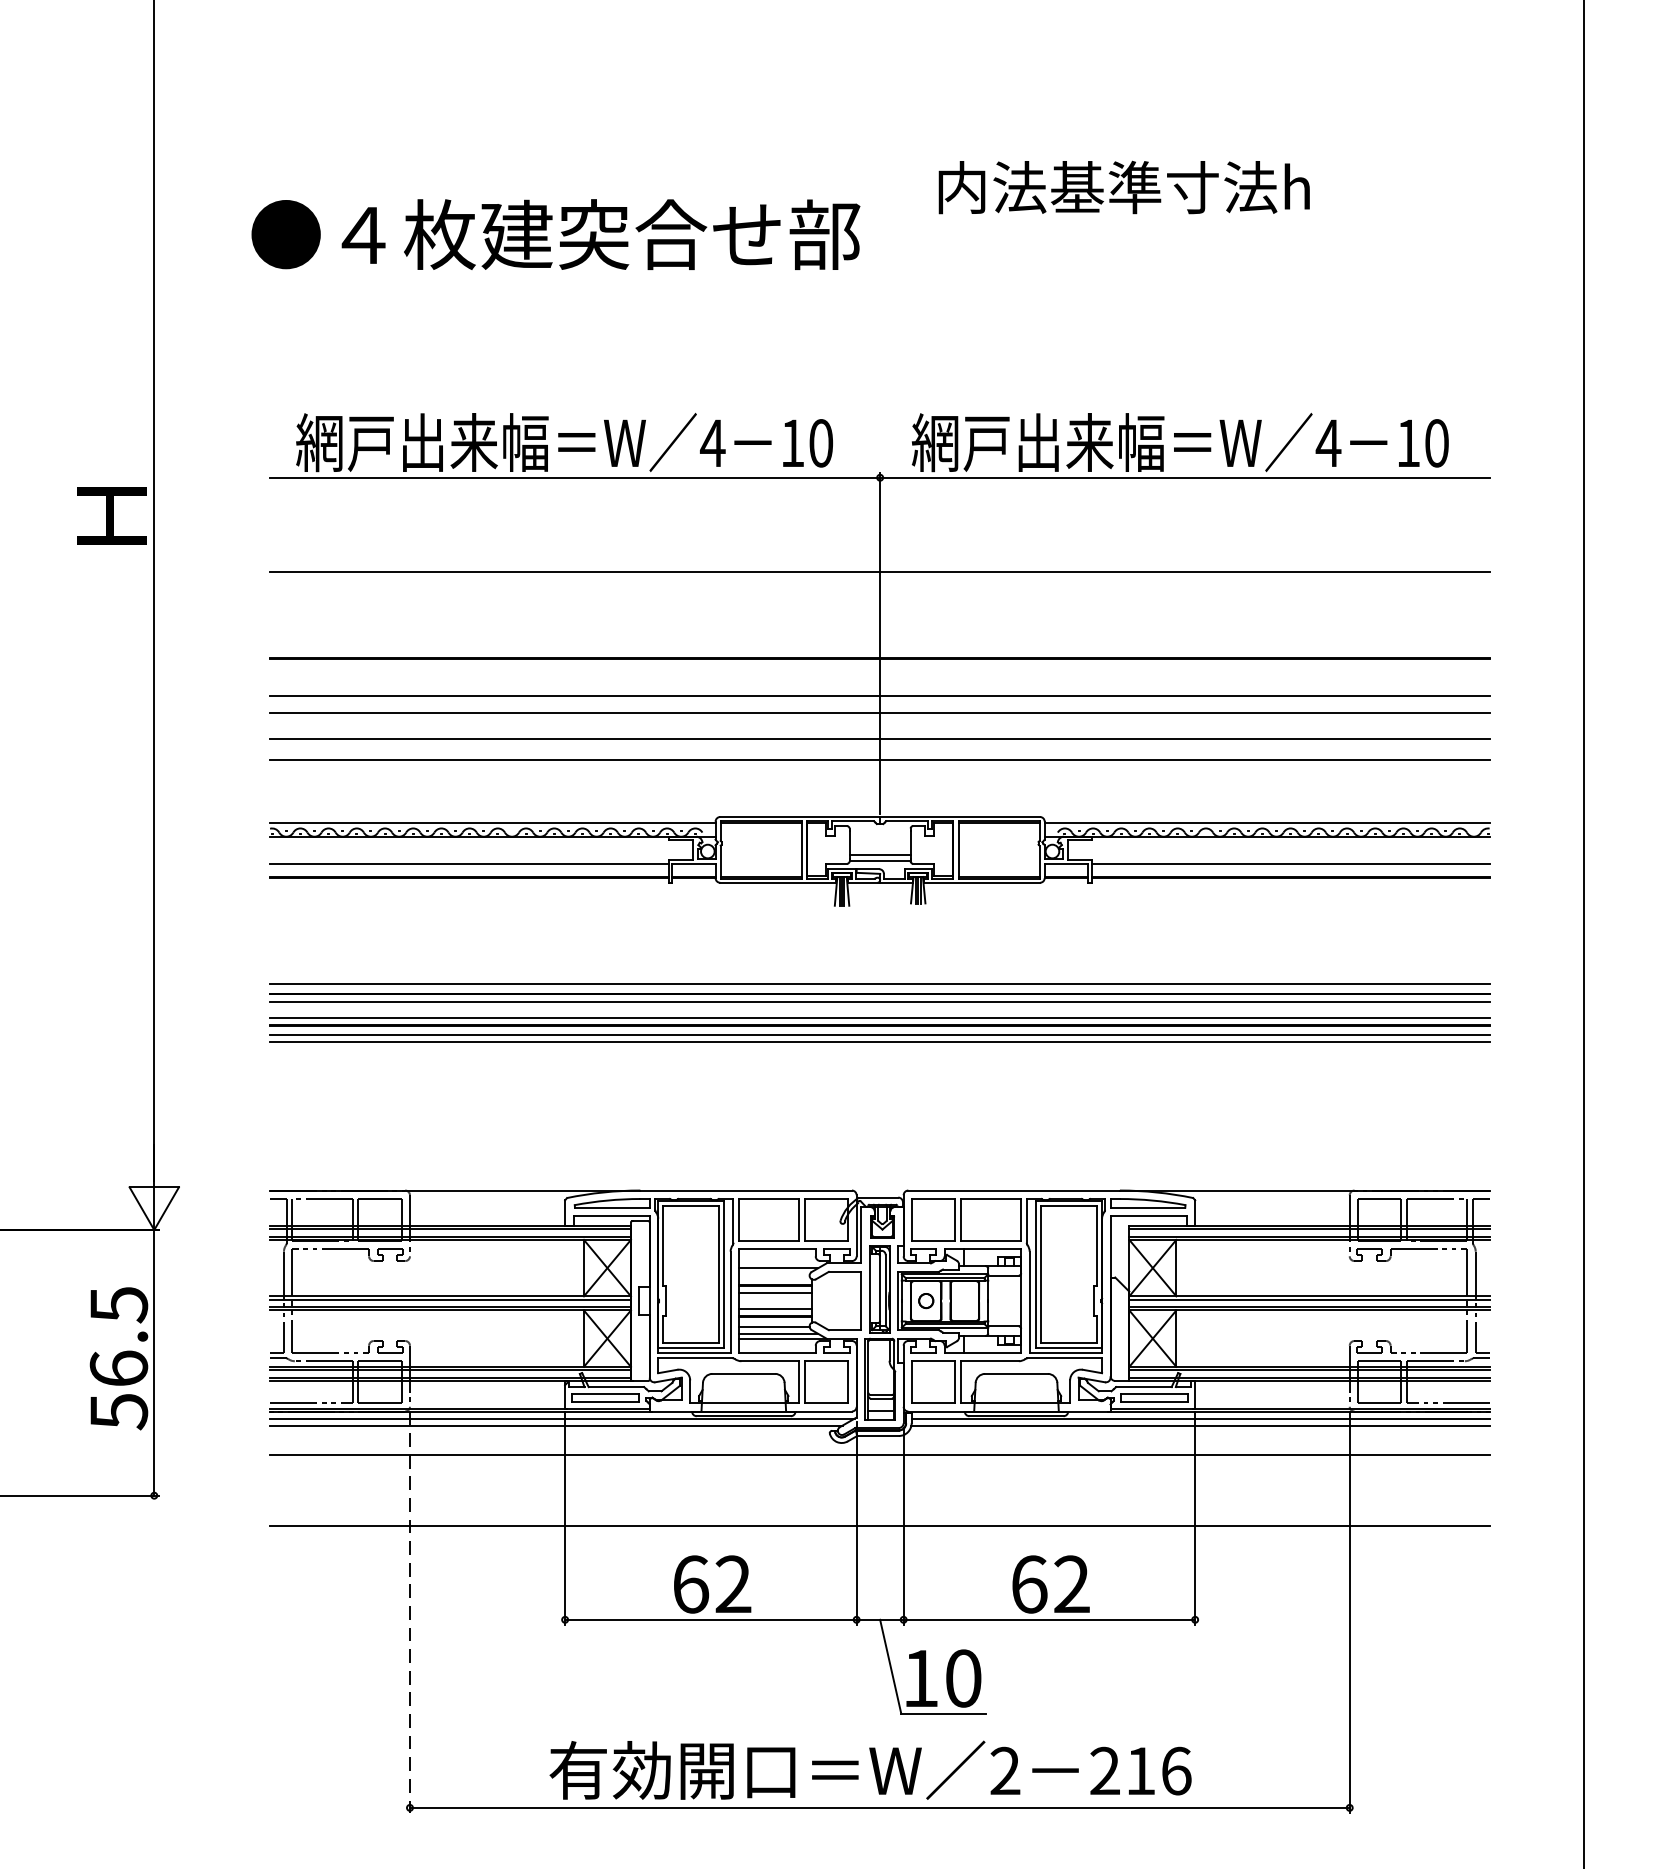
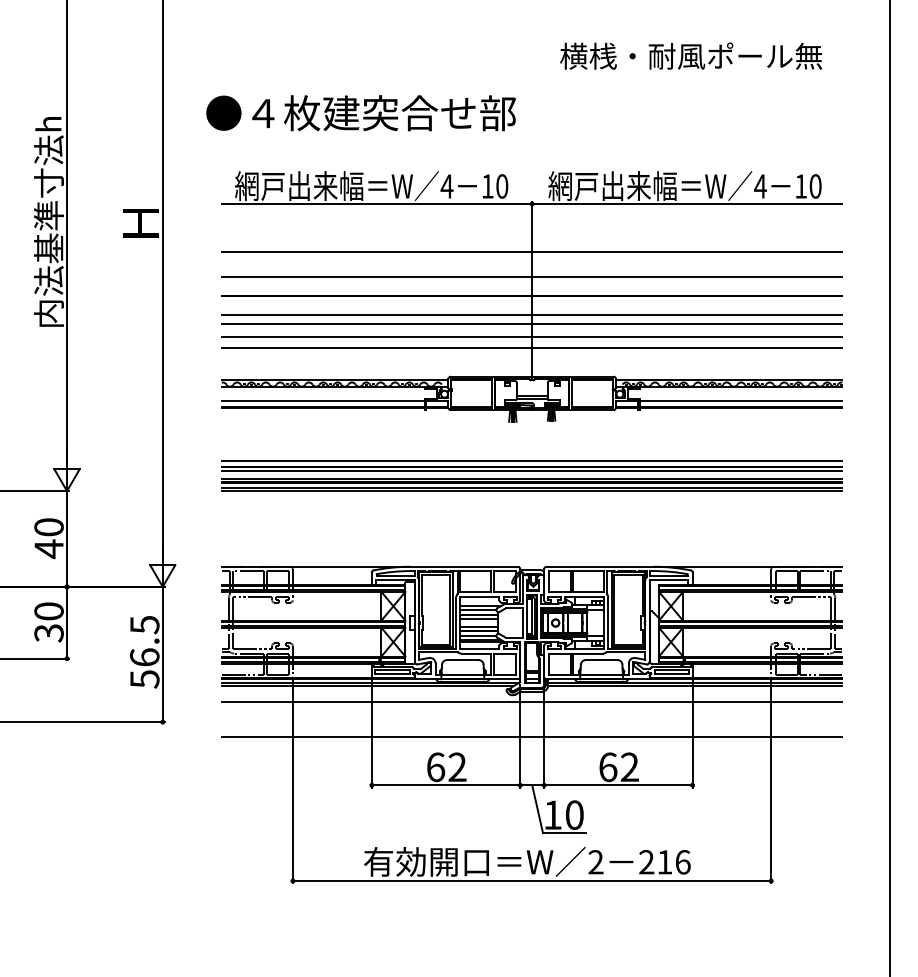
text: (1193, 186) -> (691, 55), 内法基準寸法h -> 横桟・耐風ポール無
text: (554, 235) -> (360, 113), moved
line: (878, 622) -> (531, 277), added
line: (774, 1274) -> (478, 609), added
line: (409, 1612) -> (292, 781), dashed -> solid

